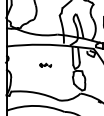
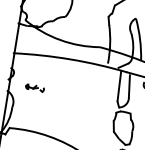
part: (45, 64) -> (34, 86), moved

